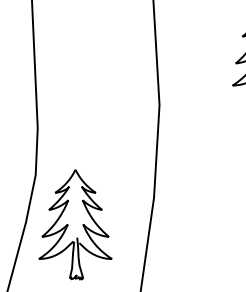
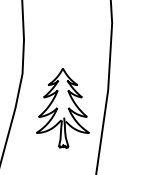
part: (75, 224) -> (62, 108), moved

